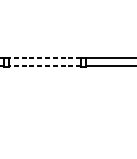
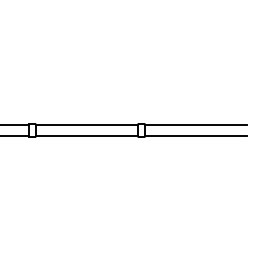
line: (44, 58) -> (86, 124), dashed -> solid
line: (44, 66) -> (86, 136), dashed -> solid

